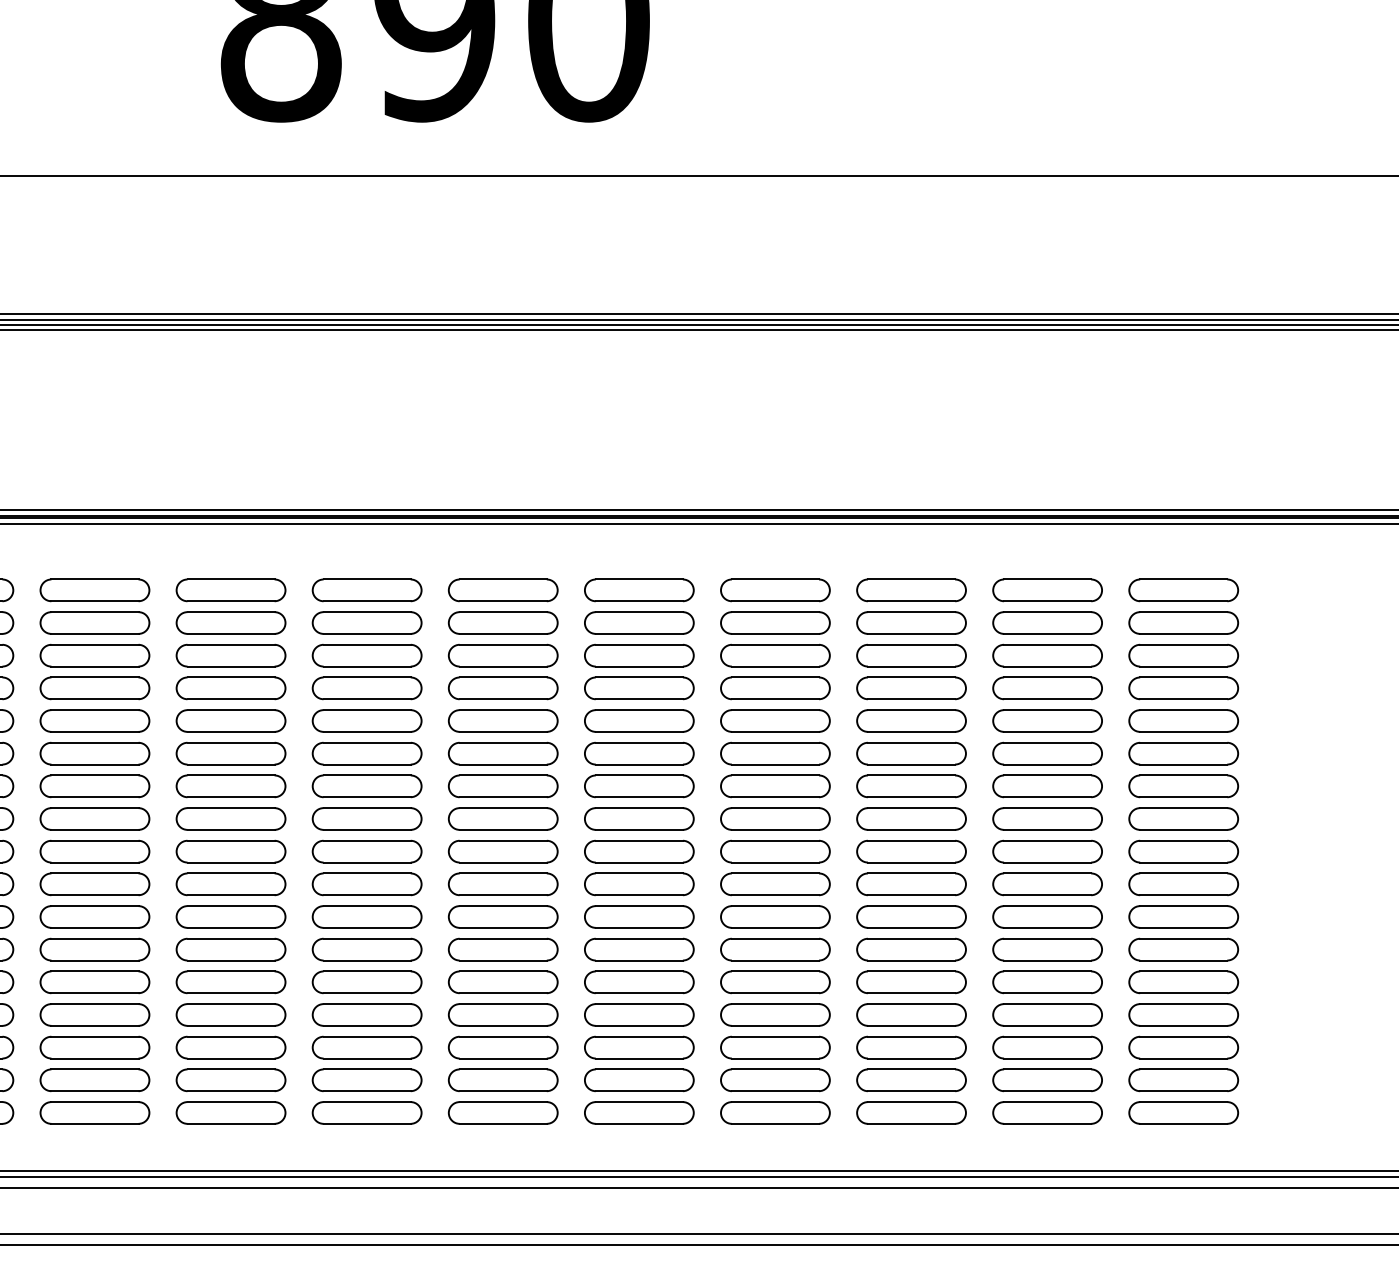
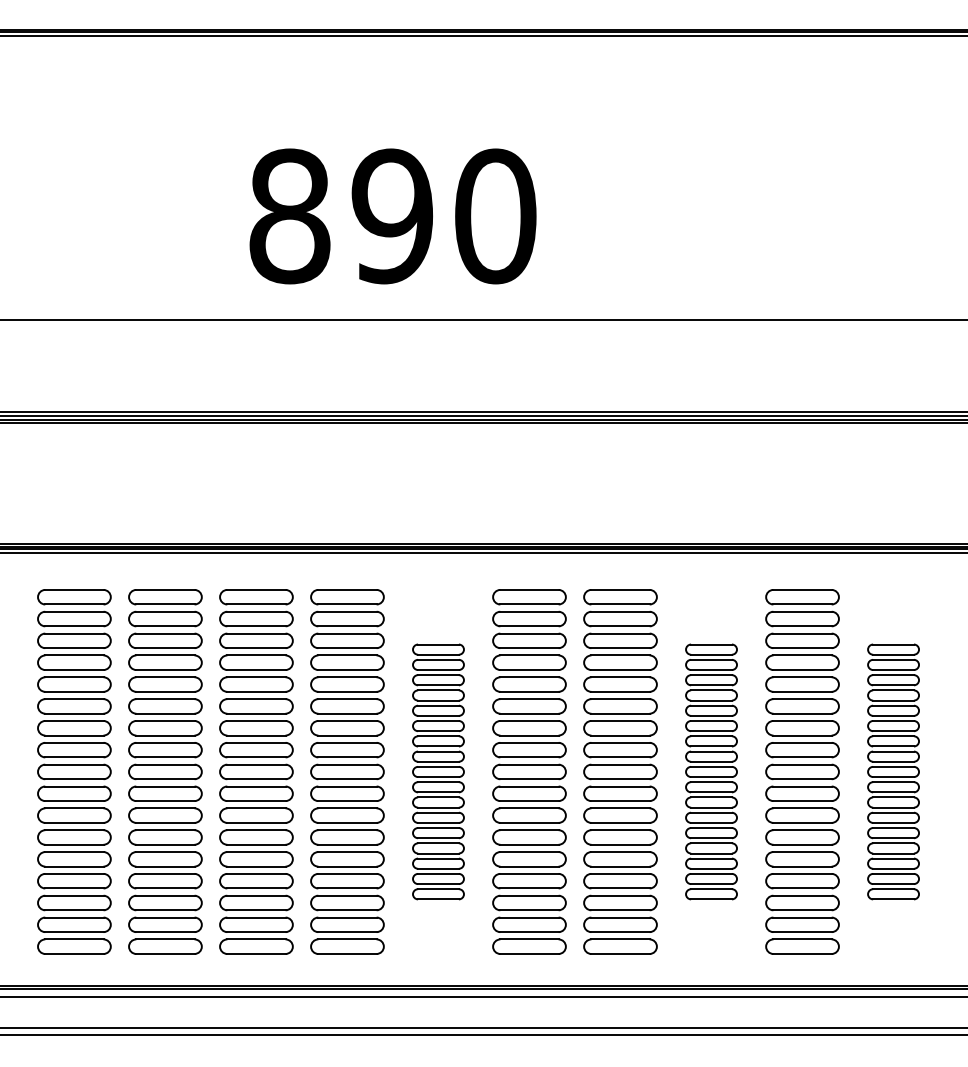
part: (503, 850) -> (438, 771), size x0.7
part: (911, 850) -> (711, 771), size x0.7
part: (1183, 850) -> (893, 771), size x0.7

